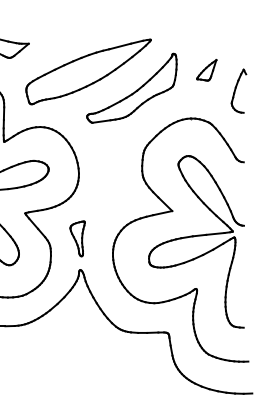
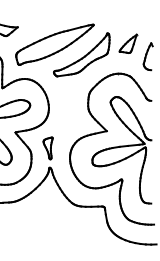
part: (207, 69) -> (128, 43), size x1.43

